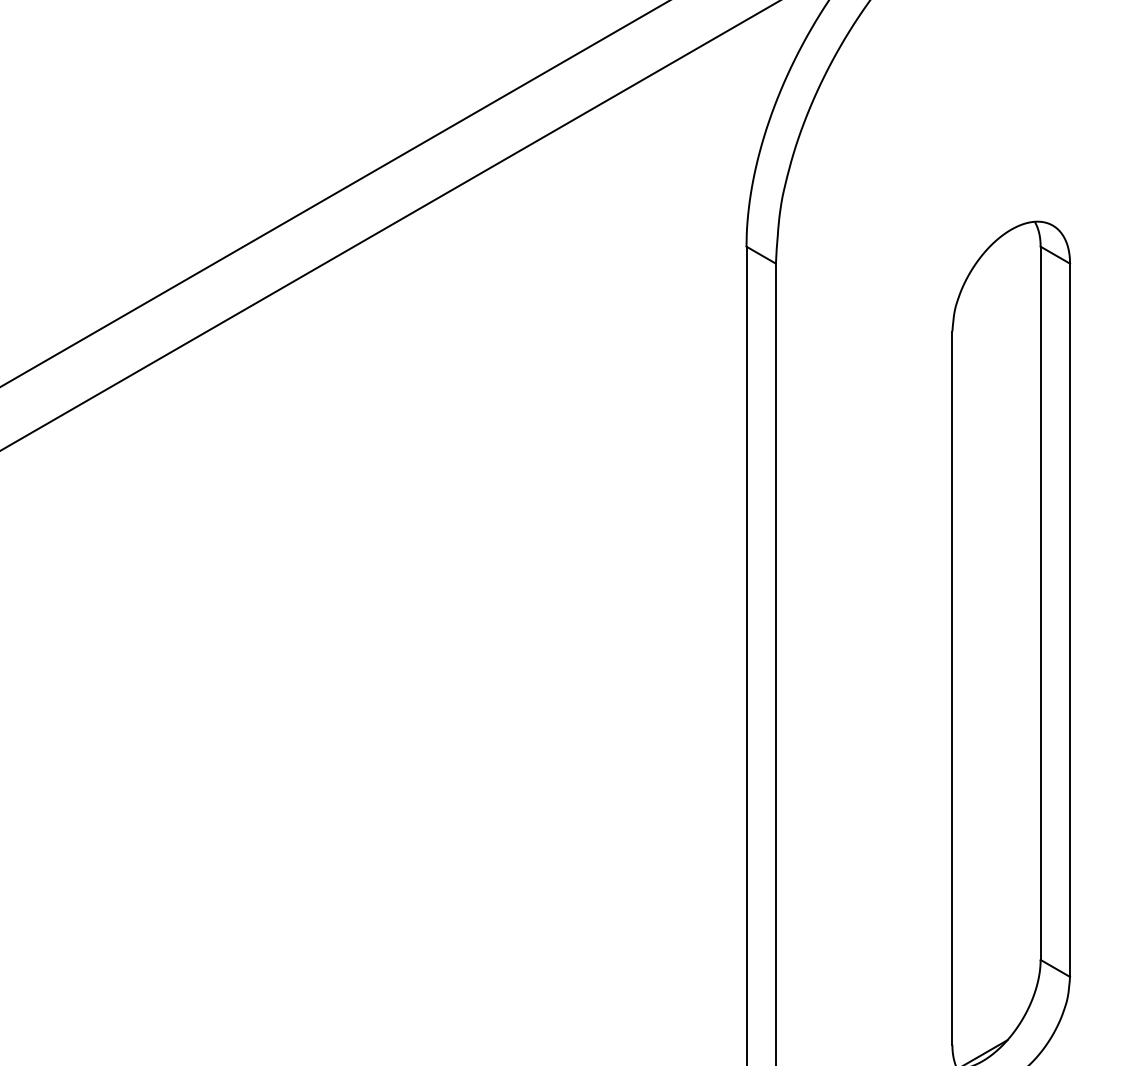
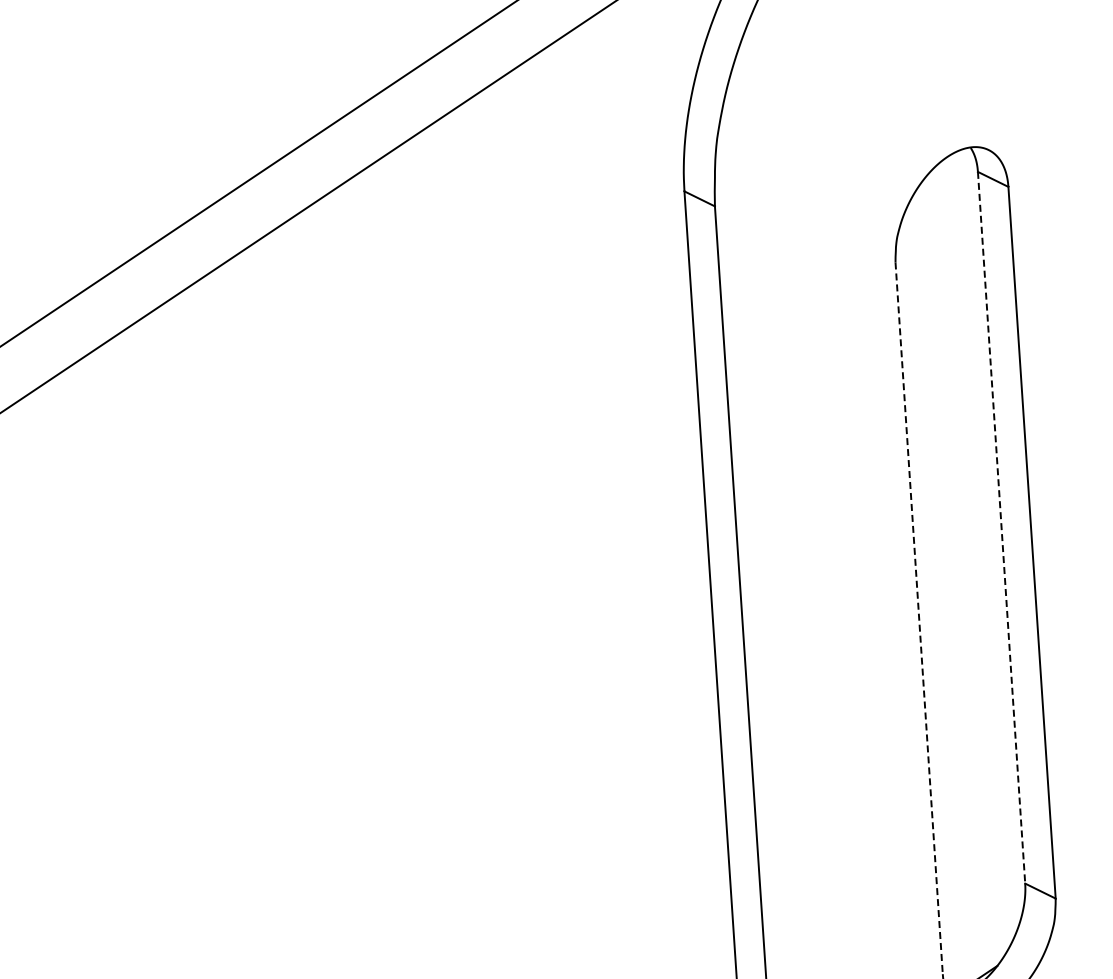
line: (1040, 603) -> (1001, 527), solid -> dashed
line: (952, 688) -> (919, 618), solid -> dashed

